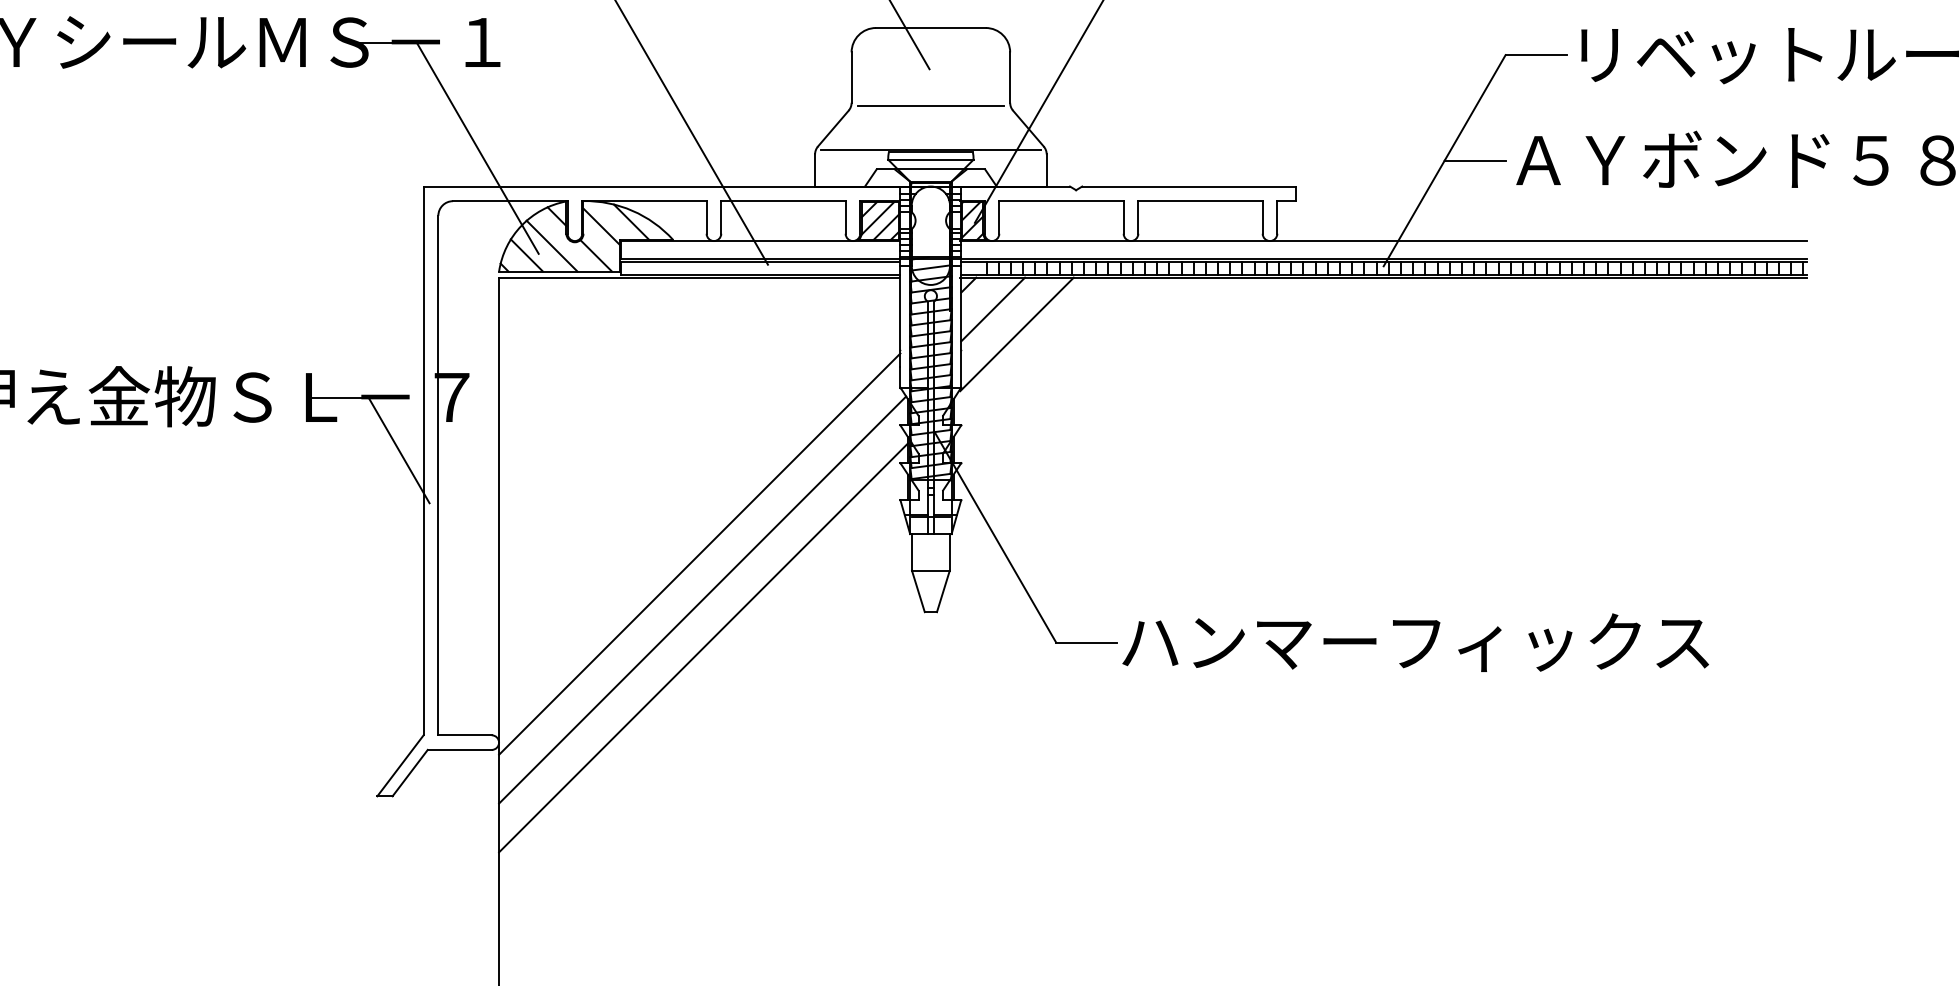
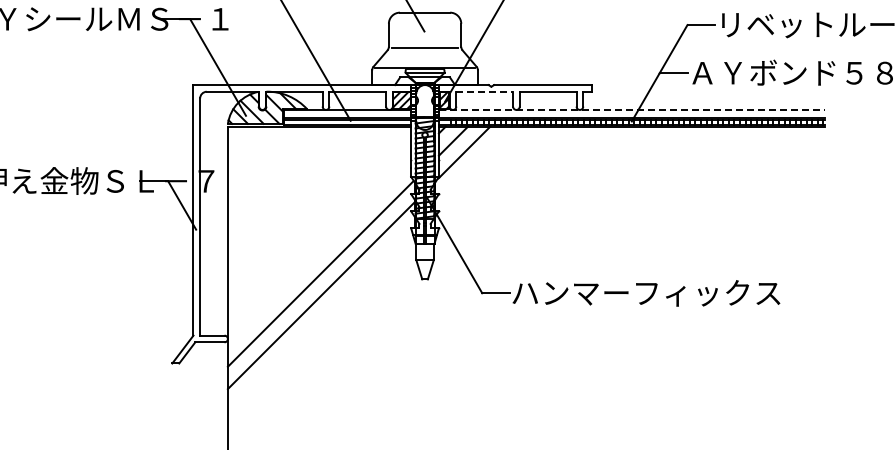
line: (1063, 200) -> (485, 91), solid -> dashed
line: (1385, 240) -> (632, 109), solid -> dashed
line: (699, 553) -> (319, 252), removed

